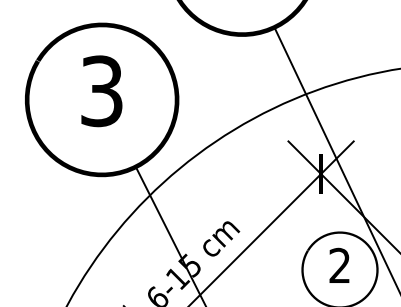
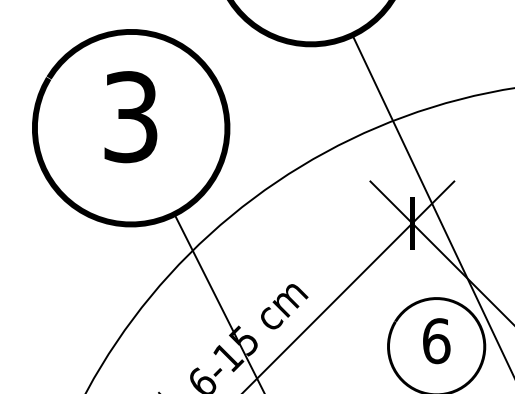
text: (339, 266) -> (436, 341), 2 -> 6

